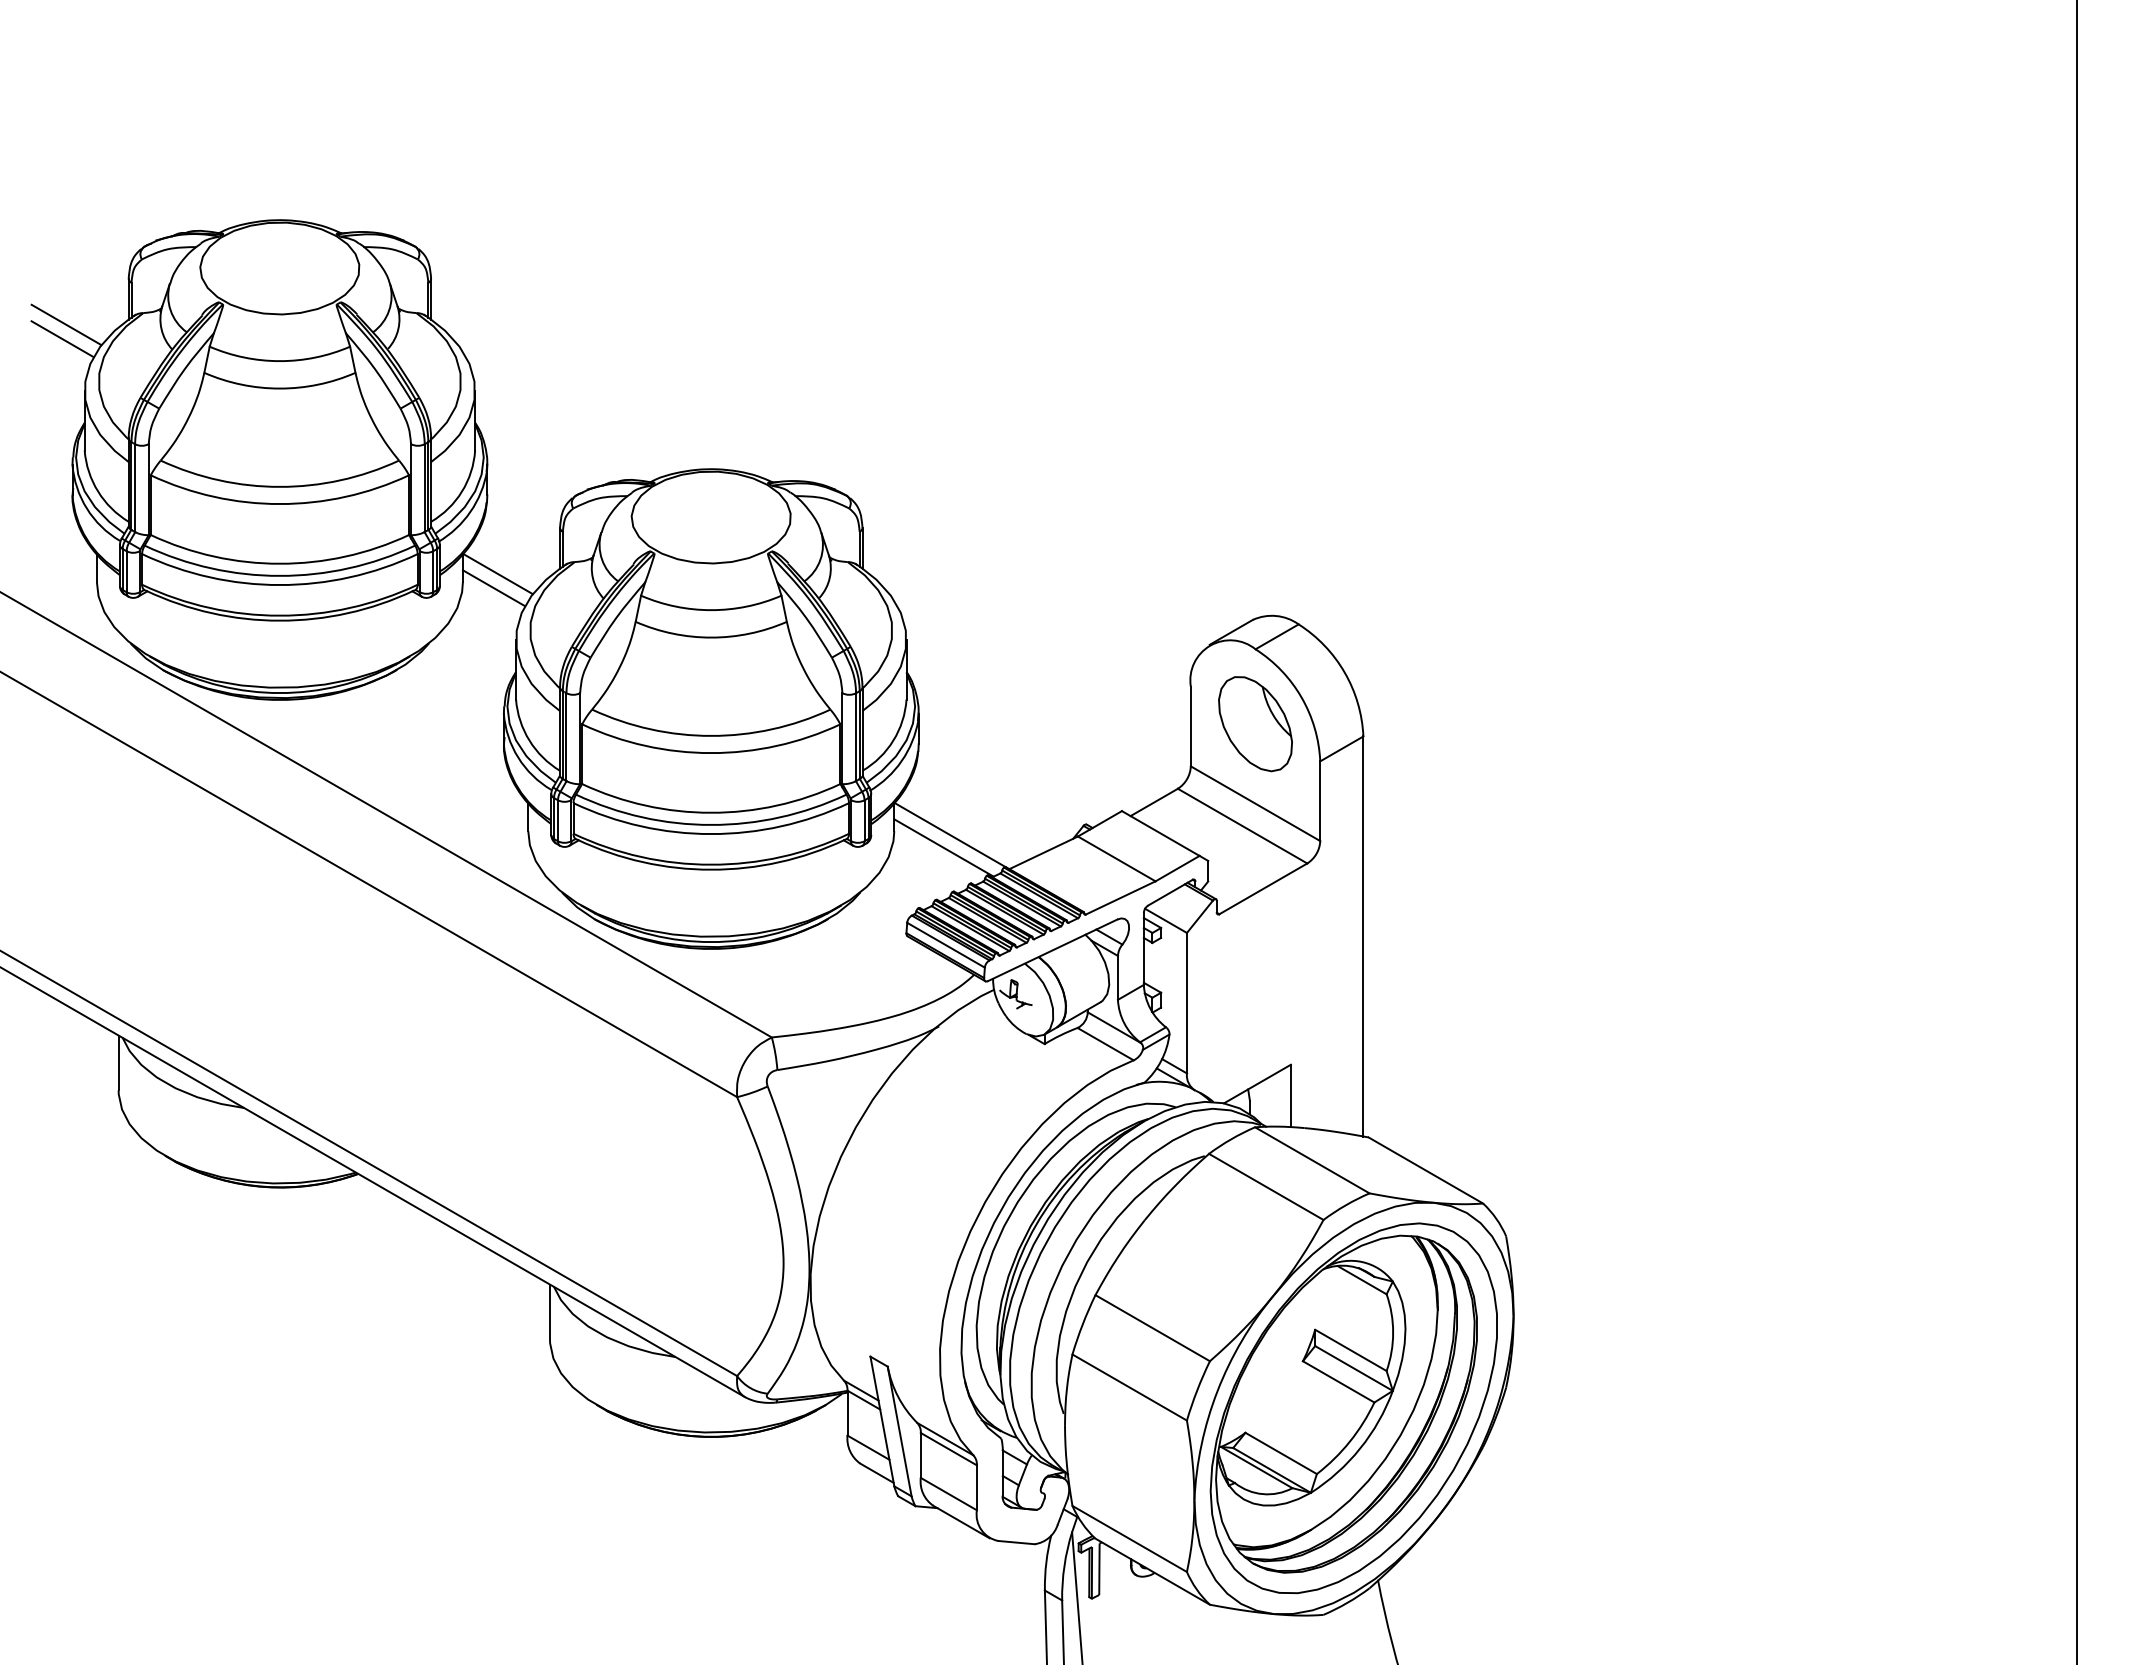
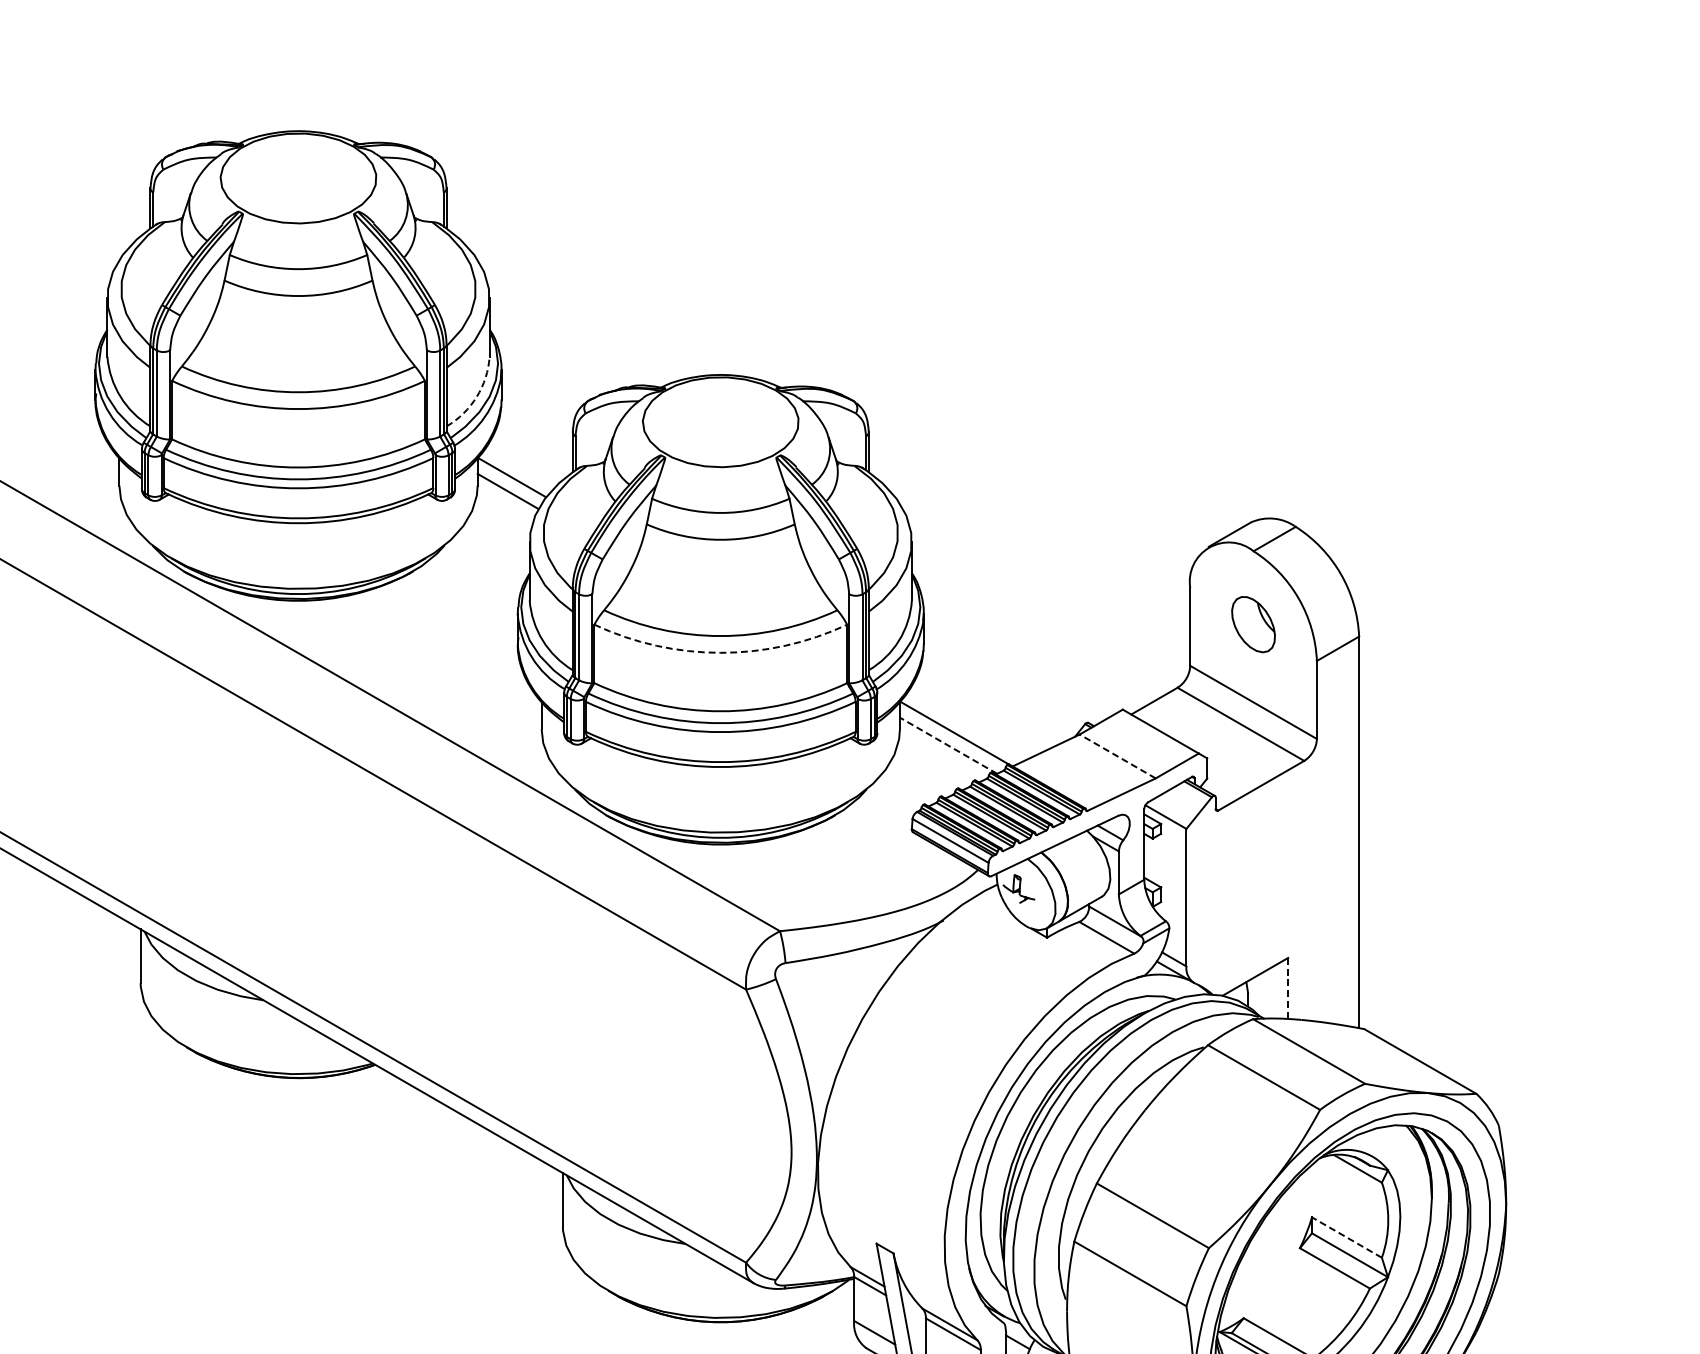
line: (66, 324) -> (89, 233), removed
line: (62, 339) -> (85, 247), removed
arc: (462, 491) -> (477, 396), solid -> dashed
part: (1255, 724) -> (1253, 624), size x0.6
arc: (711, 753) -> (721, 653), solid -> dashed
line: (943, 847) -> (948, 745), solid -> dashed
line: (1116, 858) -> (1117, 756), solid -> dashed
line: (1290, 1096) -> (1287, 989), solid -> dashed
line: (1350, 1350) -> (1346, 1237), solid -> dashed

